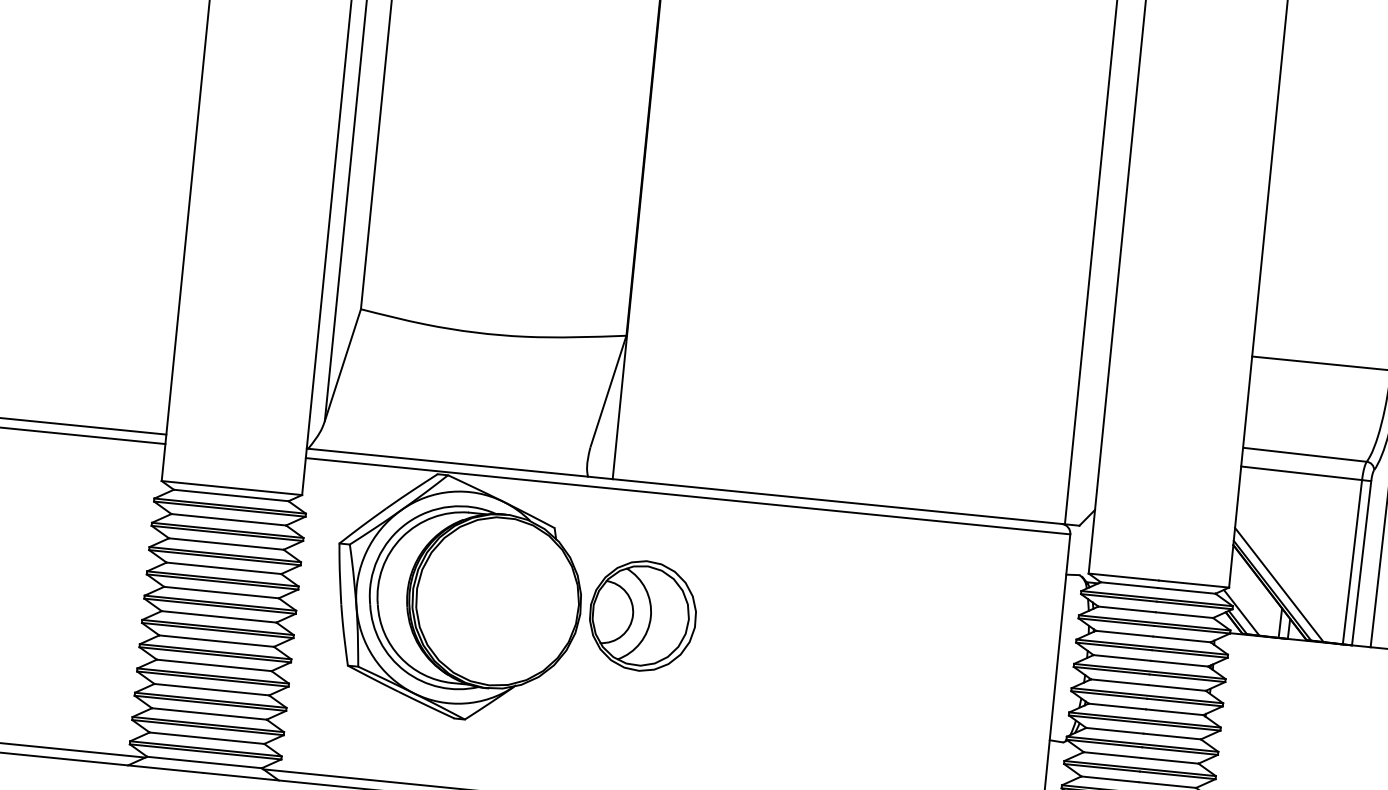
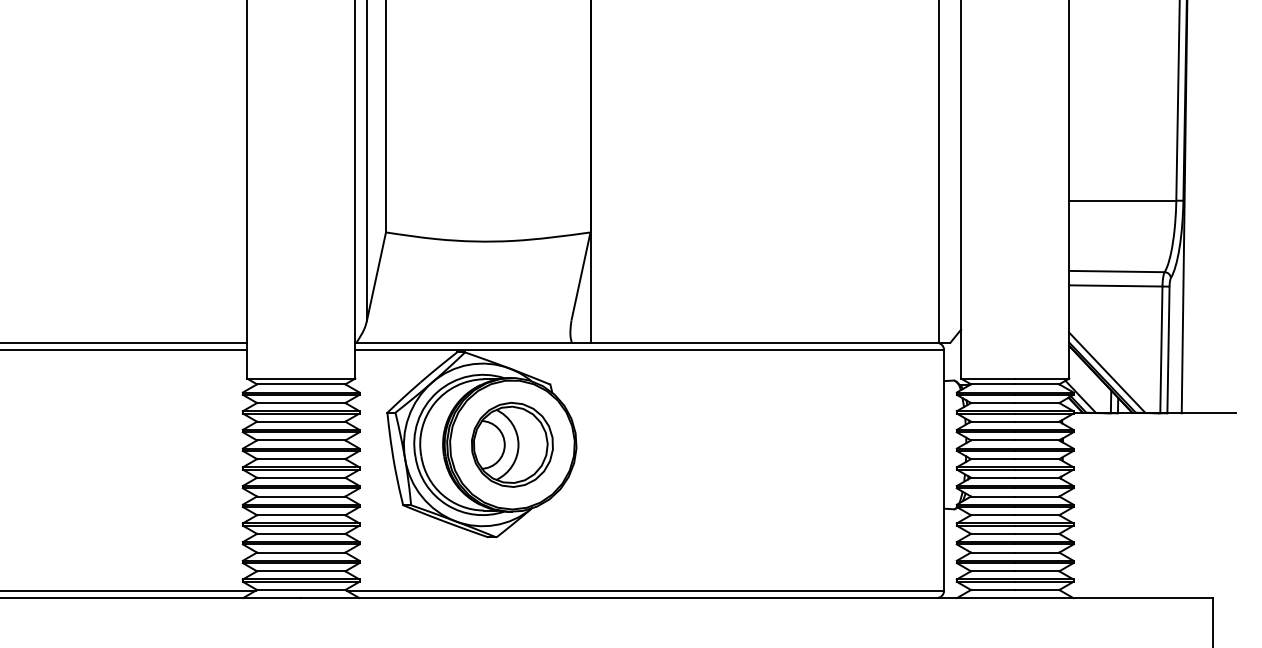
part: (643, 615) -> (512, 444), moved

